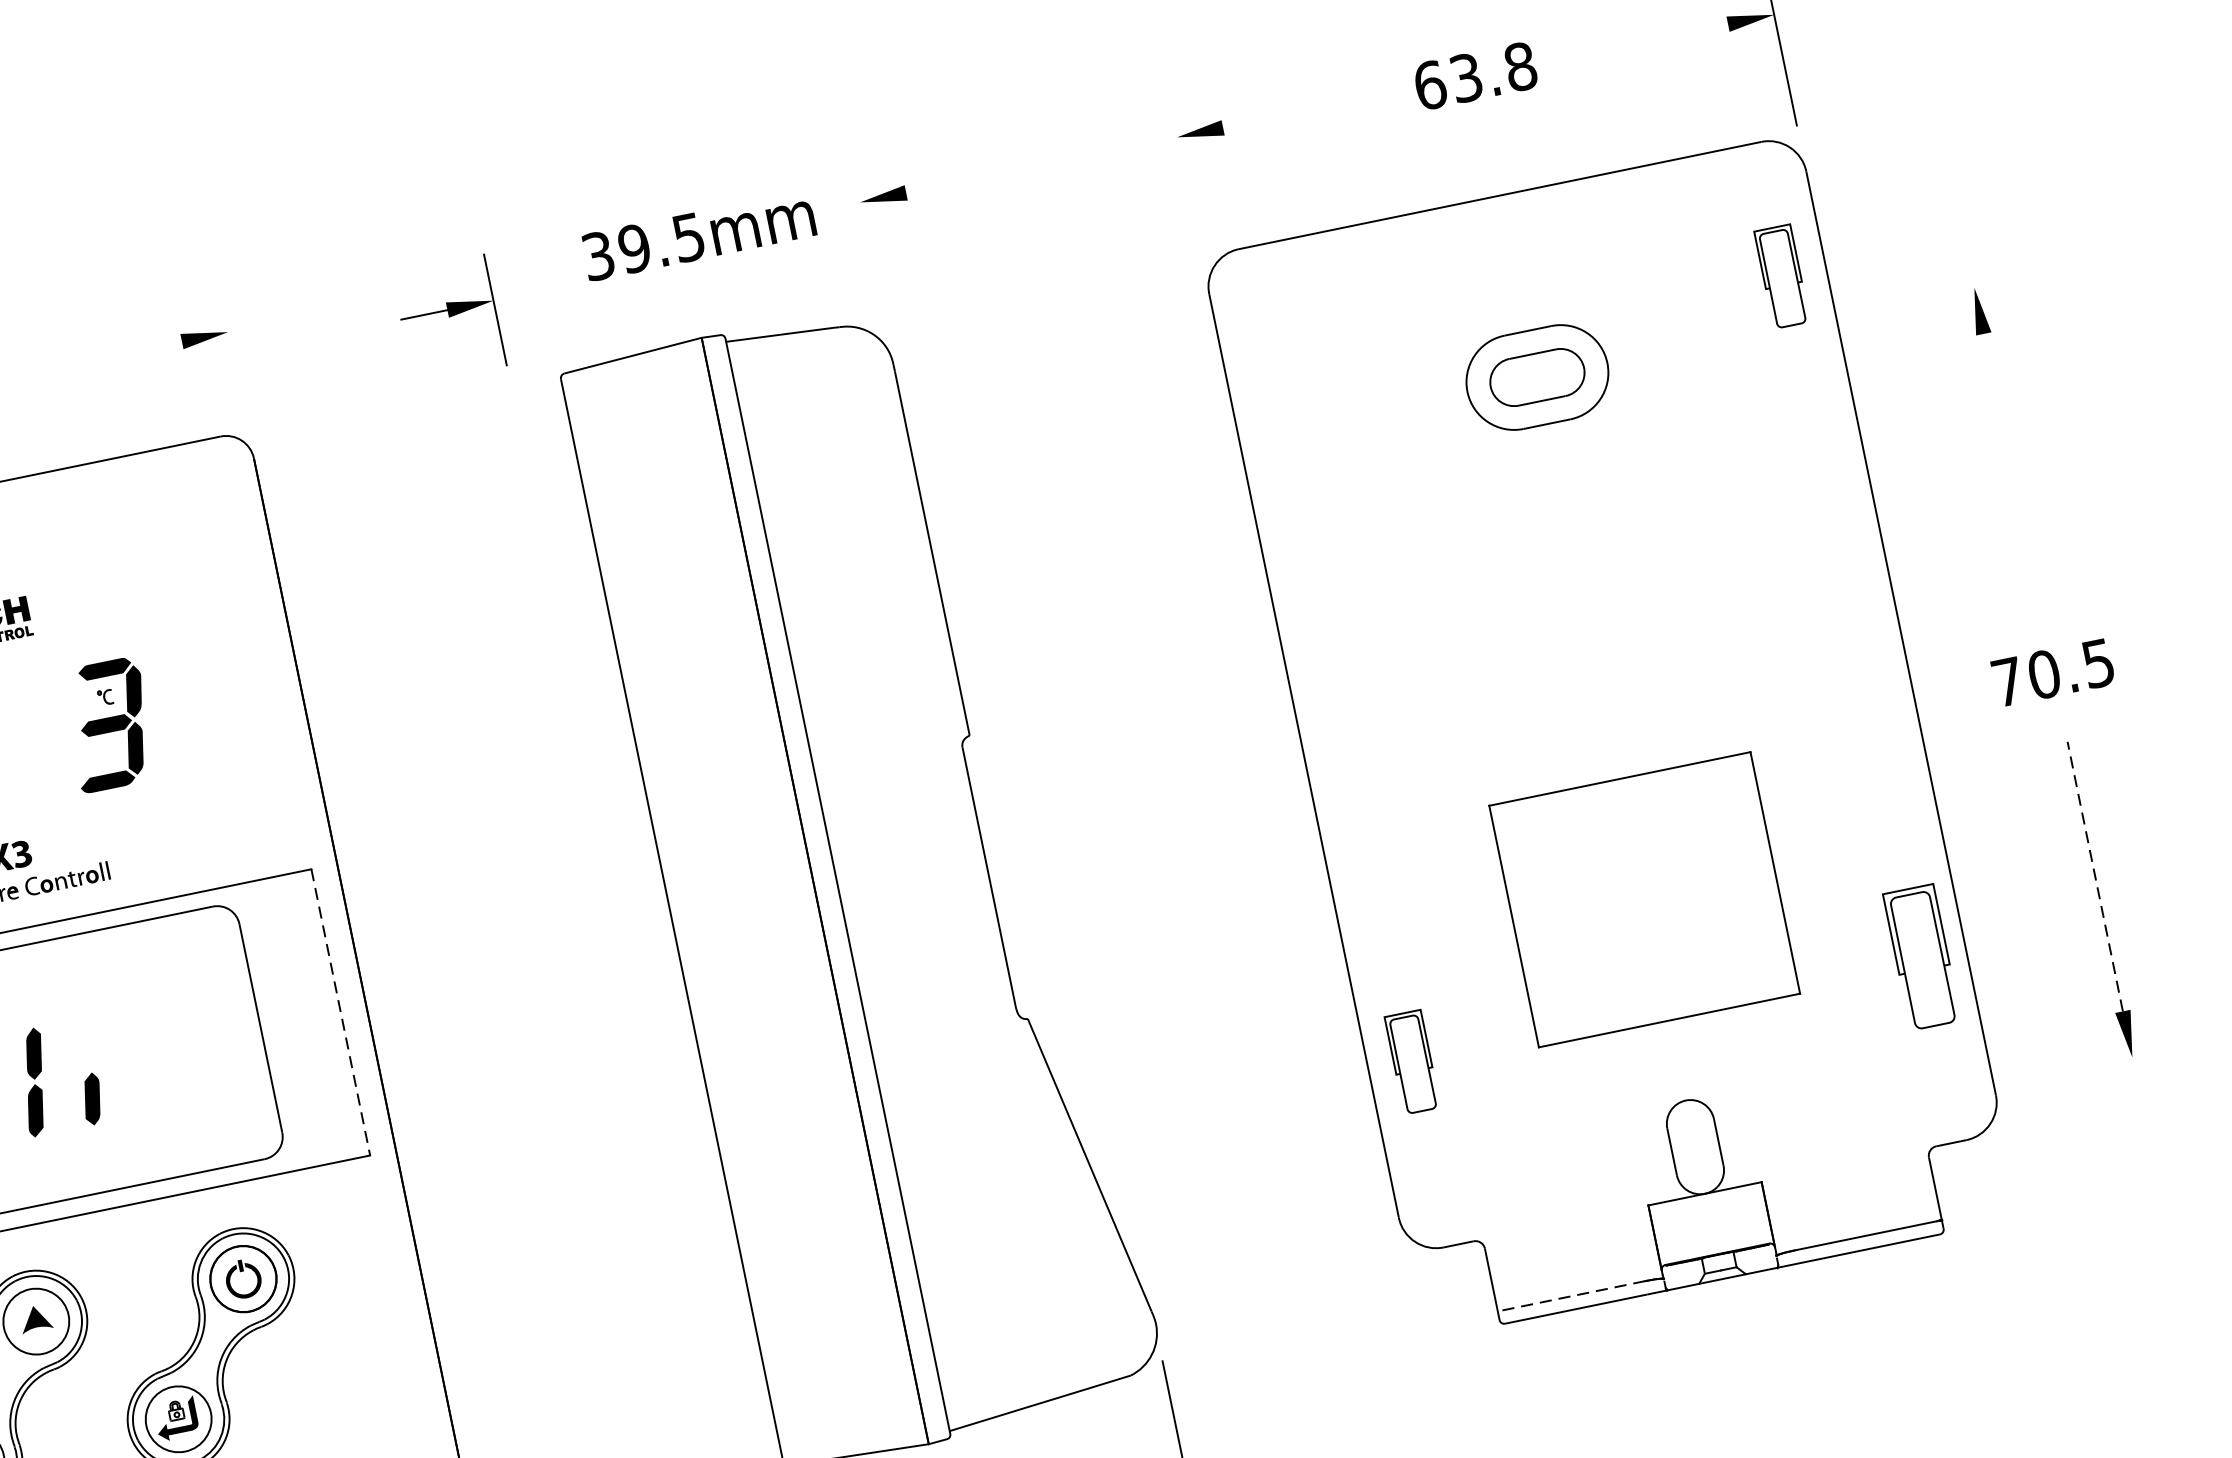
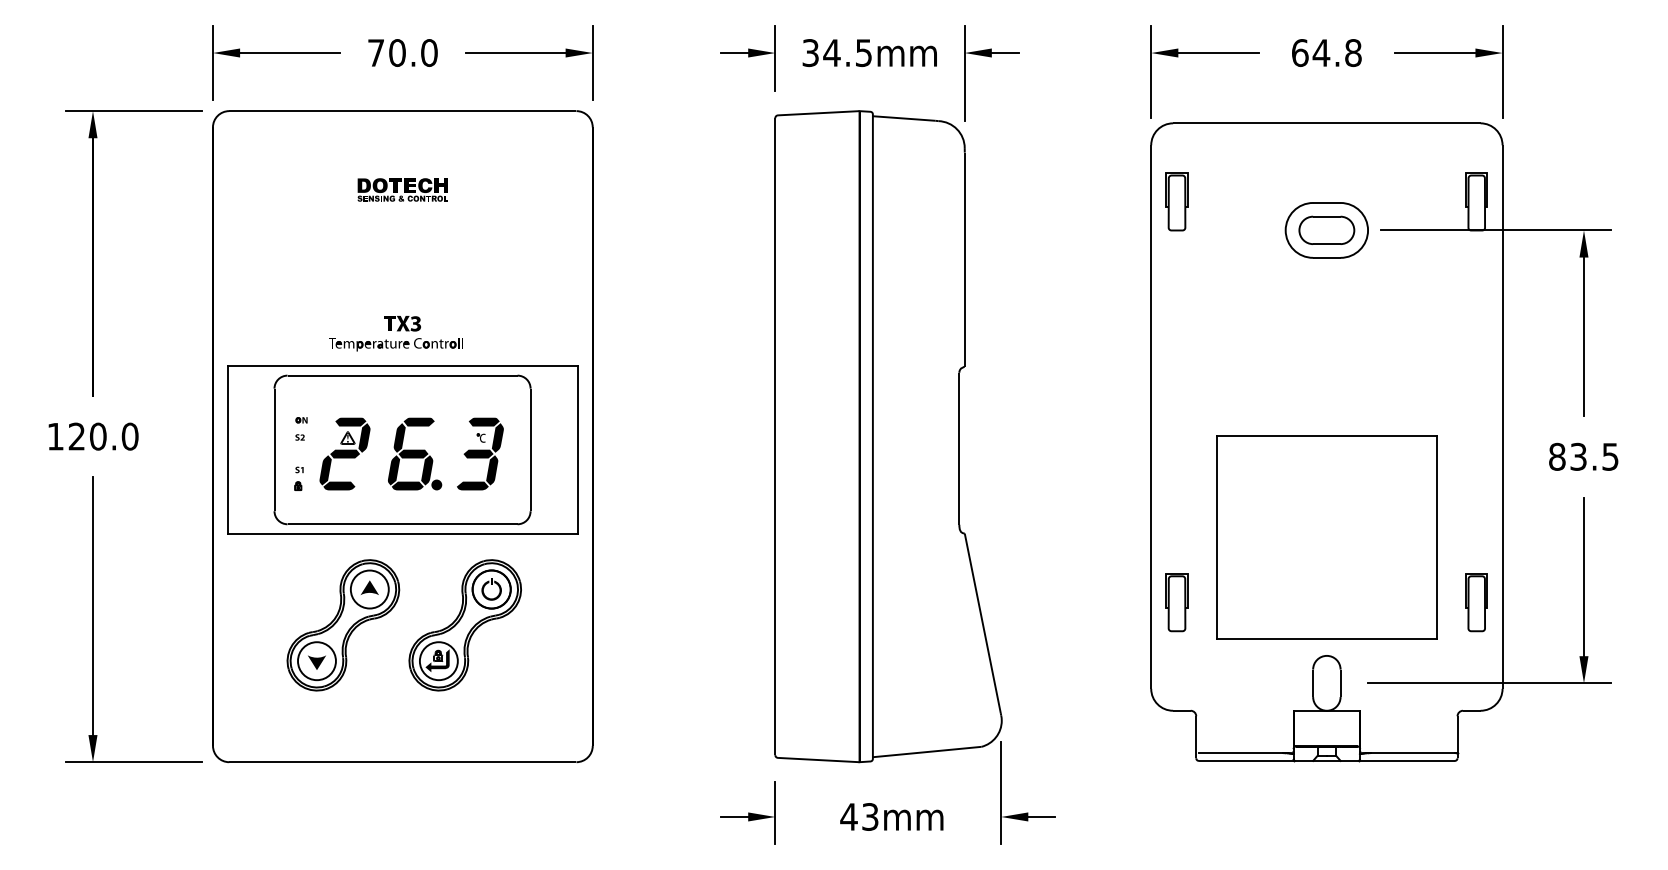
line: (1658, 39) -> (1434, 53), added
text: (1466, 78) -> (1321, 53), 63.8 -> 64.8
line: (1291, 114) -> (1218, 53), added
line: (1183, 168) -> (1151, 71), added
line: (927, 189) -> (1004, 53), added
line: (866, 235) -> (964, 72), added
text: (633, 249) -> (831, 53), 39.5mm -> 34.5mm
line: (1825, 318) -> (1496, 230), added
part: (448, 319) -> (747, 58), moved
line: (230, 348) -> (592, 62), added
line: (96, 359) -> (515, 53), added
part: (1271, 380) -> (1176, 201), added
line: (2010, 468) -> (1583, 336), added
text: (2026, 677) -> (1568, 456), 70.5 -> 83.5
part: (109, 723) -> (480, 453), moved
line: (2094, 876) -> (1583, 576), dashed -> solid
part: (1643, 899) -> (1326, 537), size x1.43
part: (1921, 957) -> (1476, 602), size x0.71
line: (340, 1012) -> (577, 450), dashed -> solid
fill: (60, 1019) -> (418, 421), added
fill: (63, 1075) -> (413, 453), added
line: (1971, 1090) -> (1489, 683), added
fill: (113, 1119) -> (436, 484), added
fill: (64, 1131) -> (407, 485), added
line: (1573, 1296) -> (1240, 753), dashed -> solid

